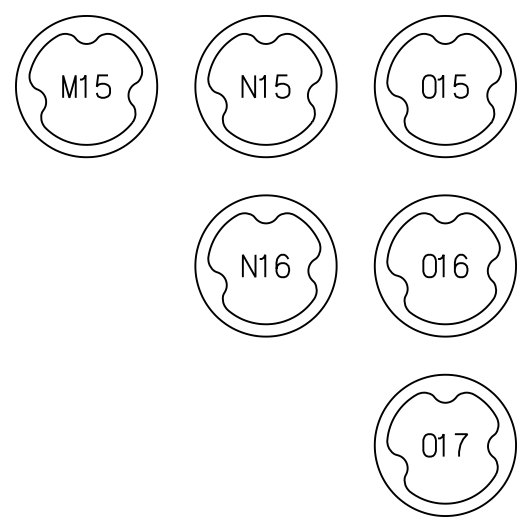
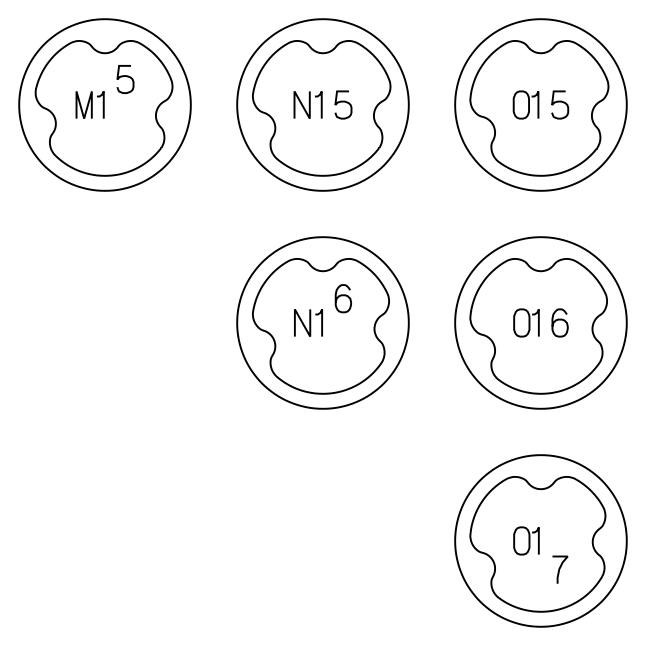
curve: (103, 84) -> (125, 76), moved
curve: (282, 264) -> (343, 296), moved
curve: (460, 444) -> (559, 569), moved

